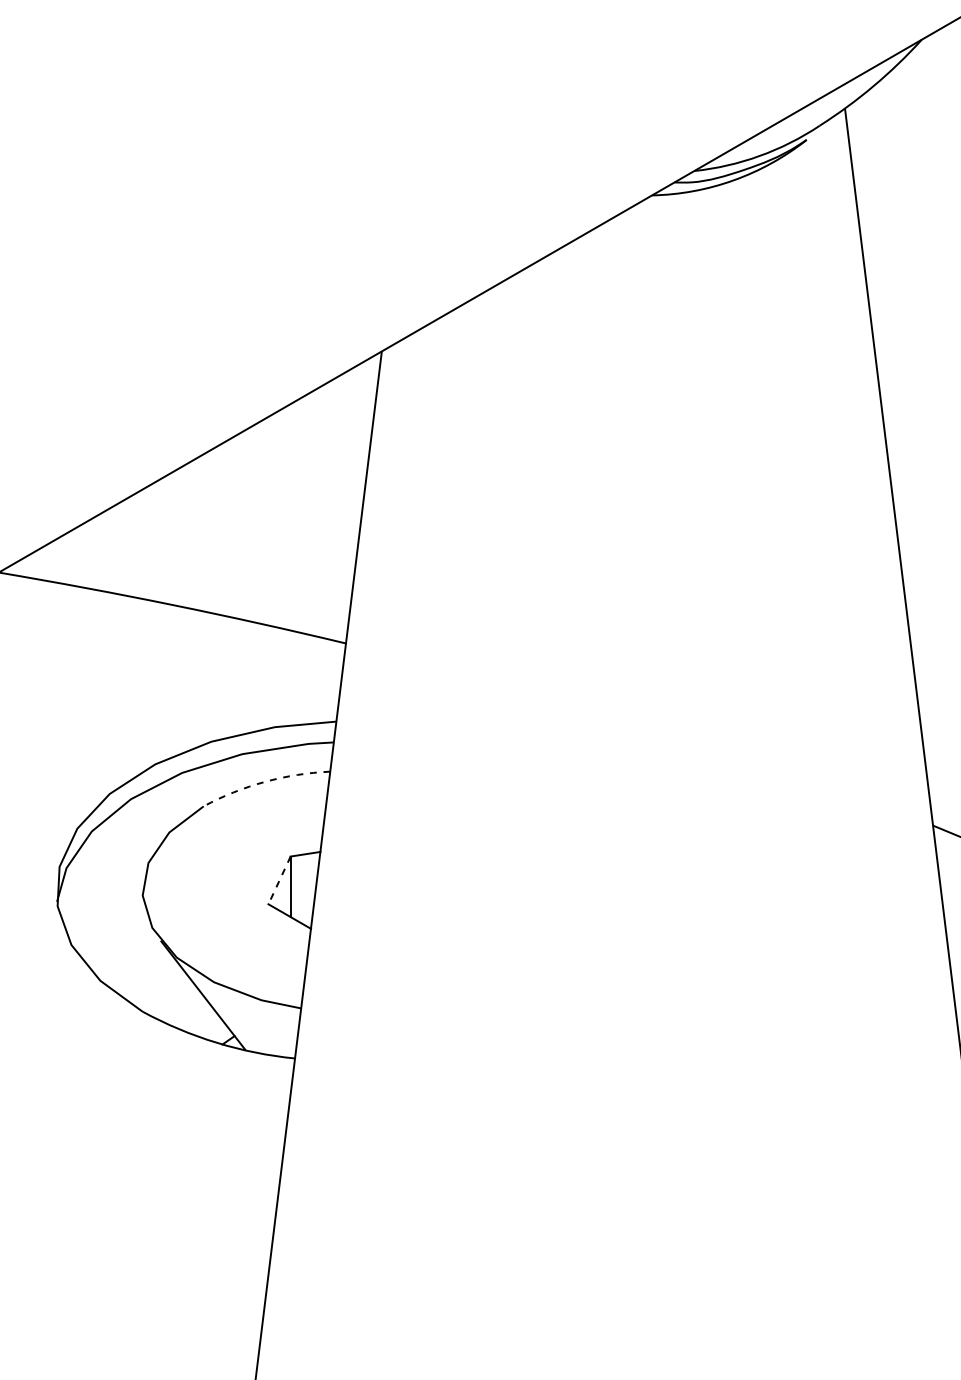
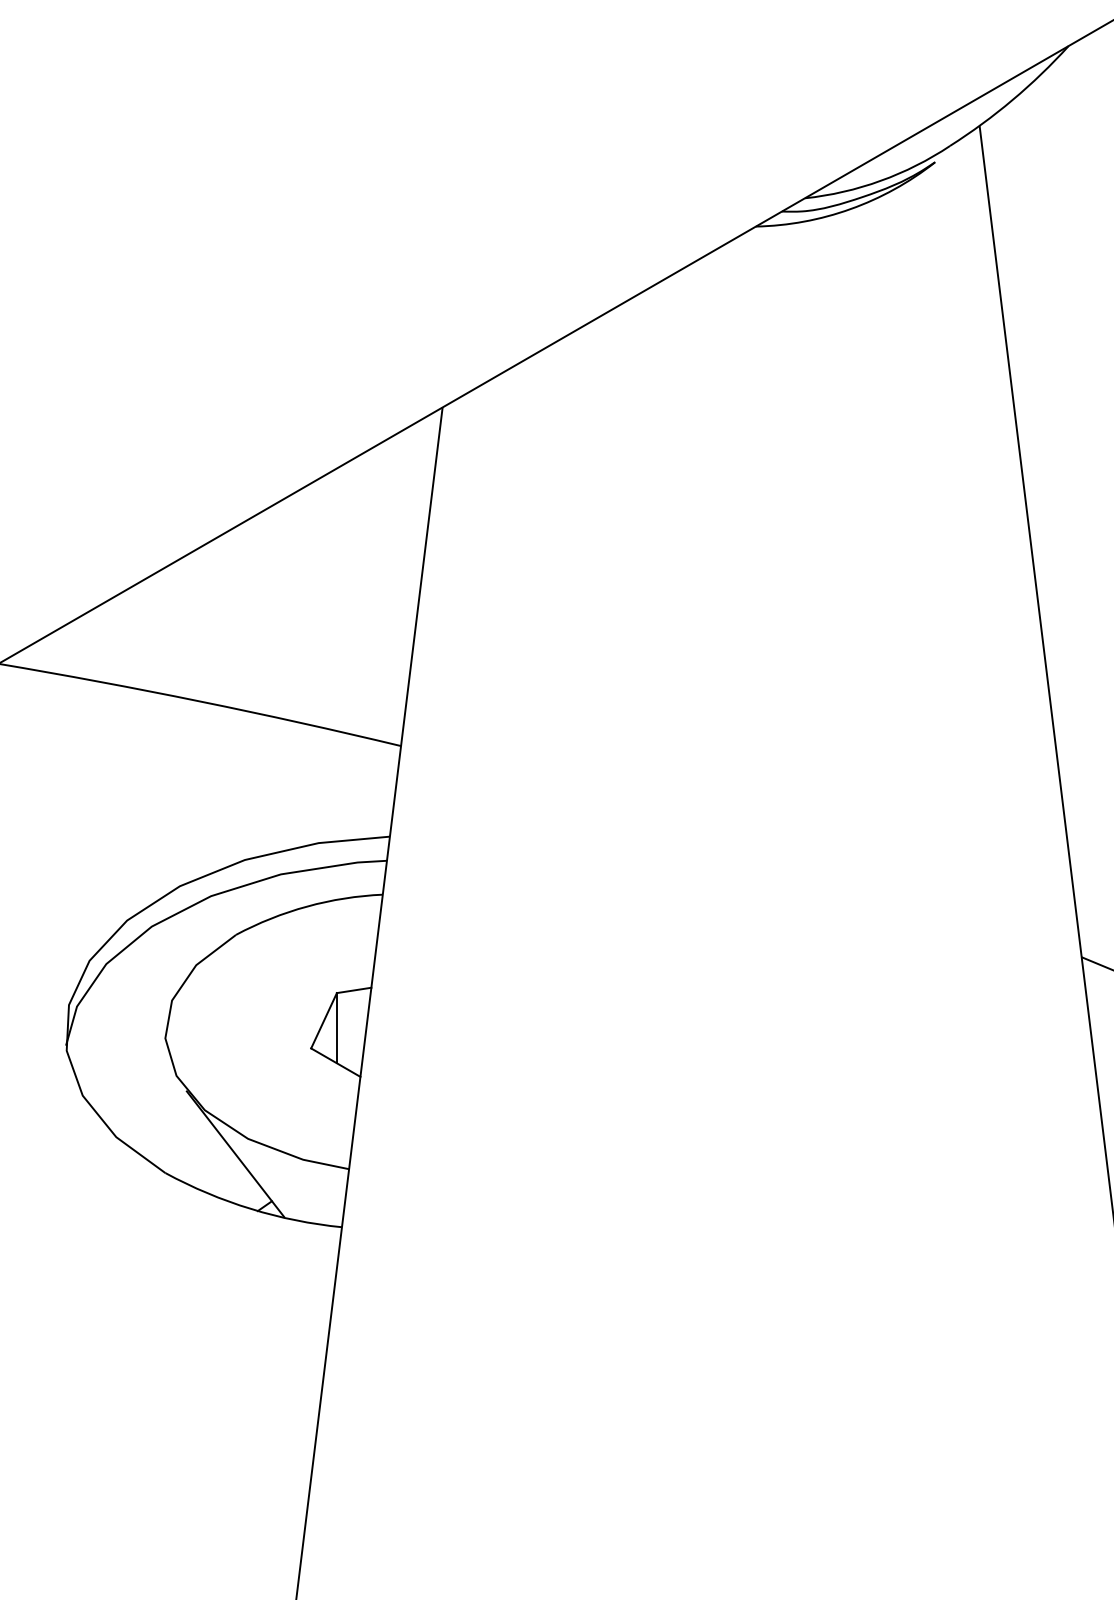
arc: (265, 781) -> (307, 906), dashed -> solid
line: (279, 880) -> (324, 1020), dashed -> solid

